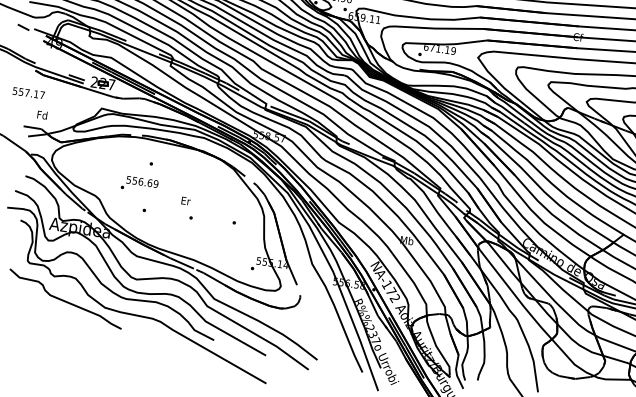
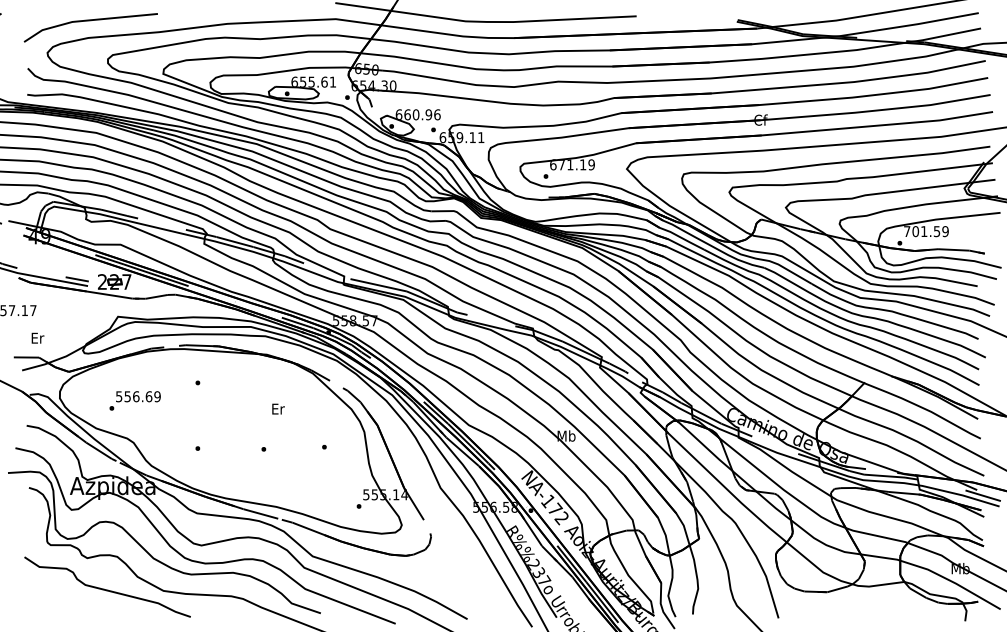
text: (42, 114) -> (37, 337), Fd -> Er
text: (139, 184) -> (134, 400), moved
text: (186, 200) -> (278, 408), moved

